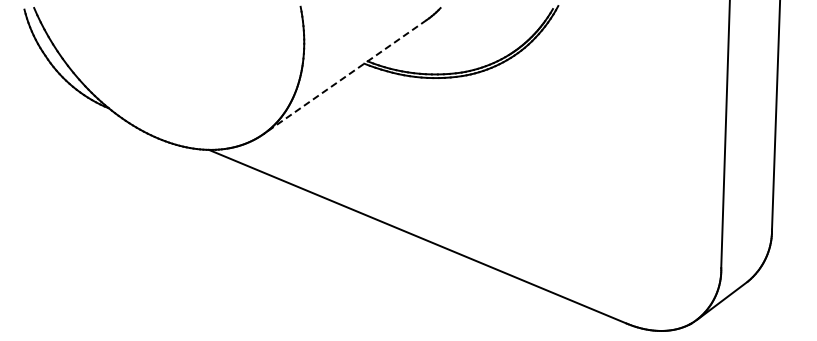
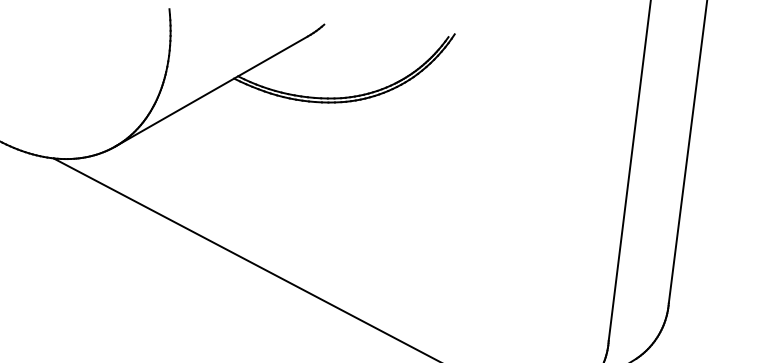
line: (345, 77) -> (211, 91), dashed -> solid

